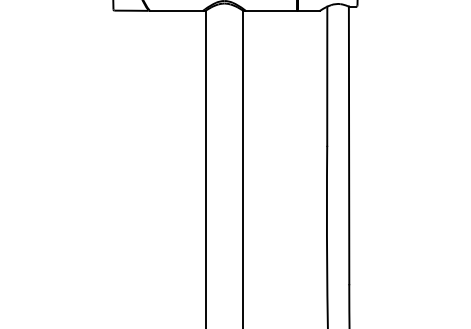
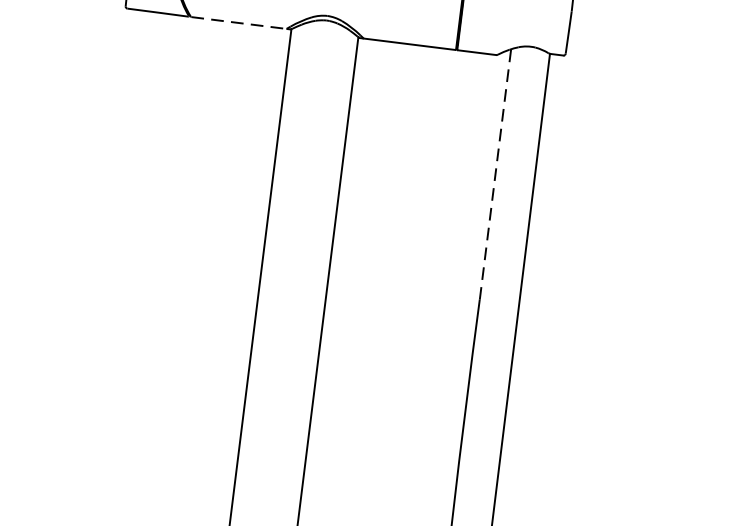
line: (177, 10) -> (240, 22), solid -> dashed
line: (327, 76) -> (495, 174), solid -> dashed

